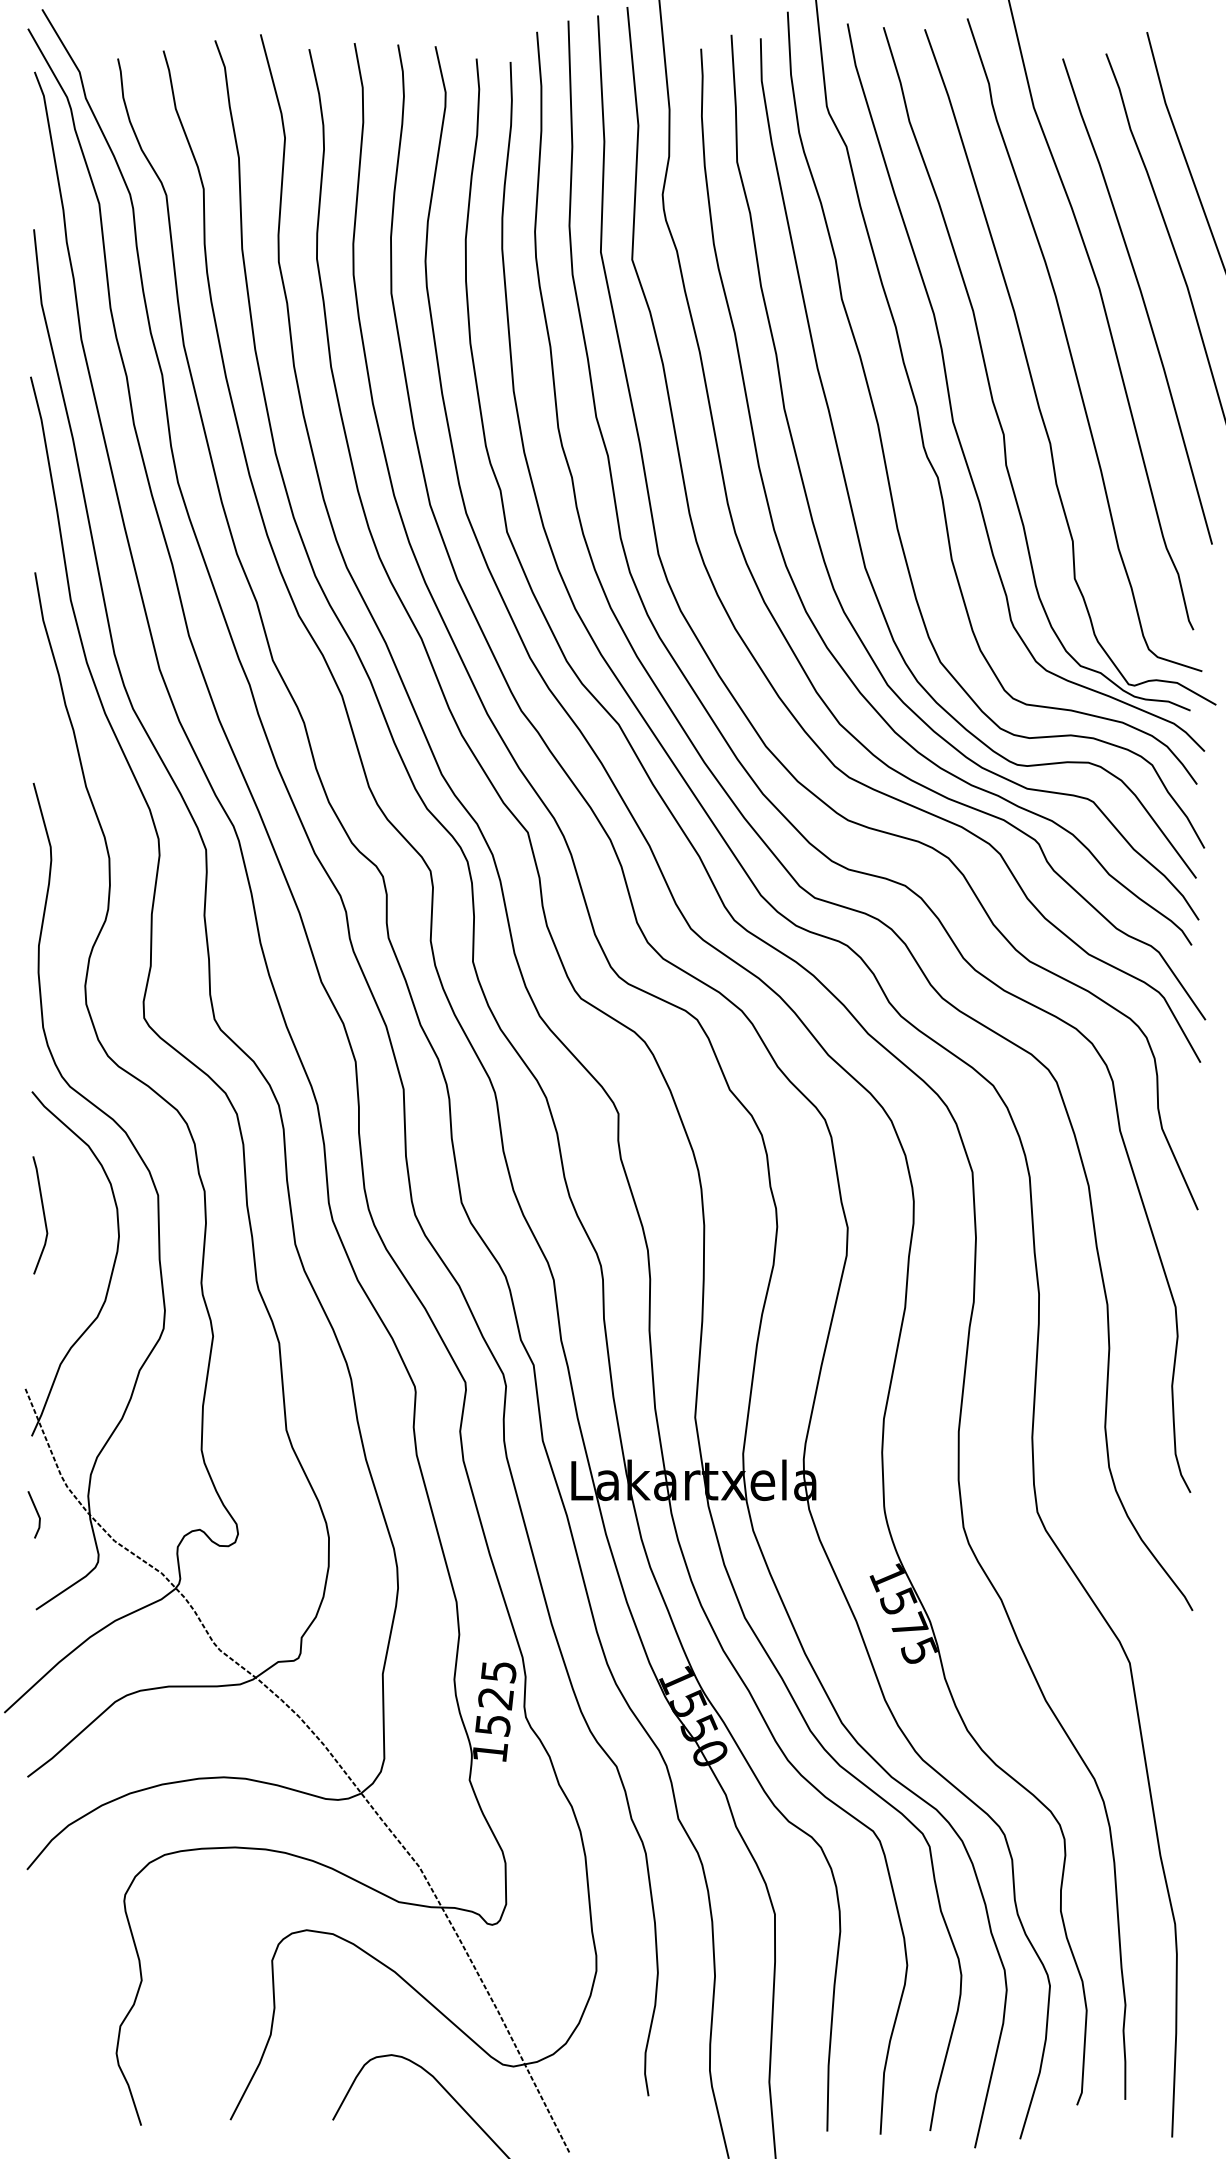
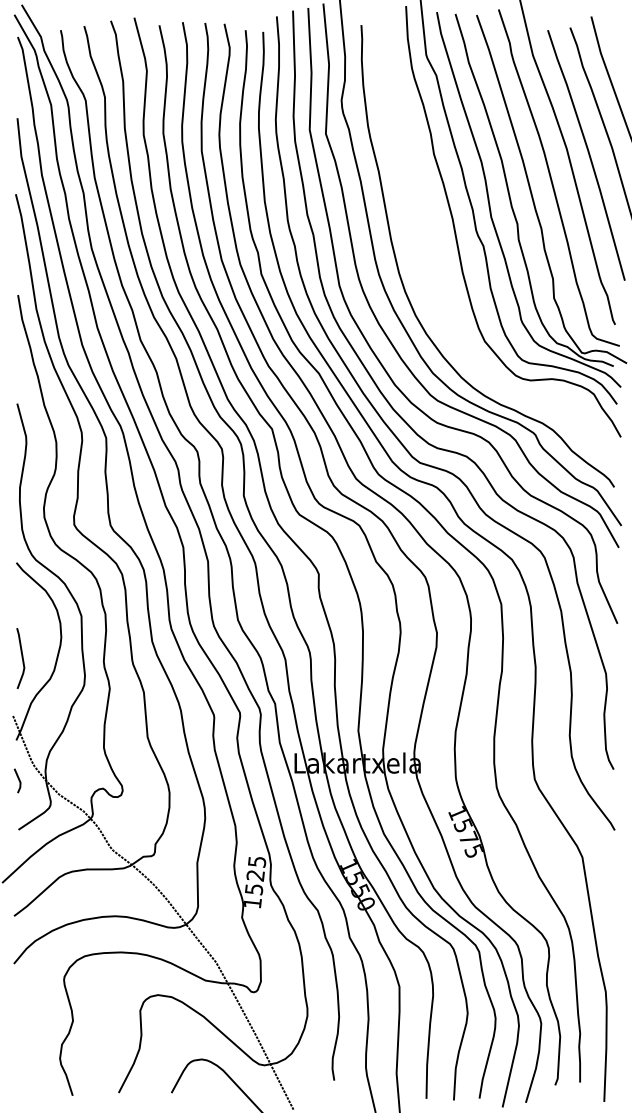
part: (852, 503) -> (439, 259), removed
part: (39, 1215) -> (20, 658), moved

